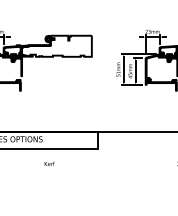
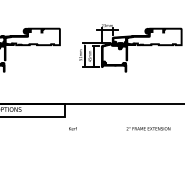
text: (49, 163) -> (72, 128), moved

